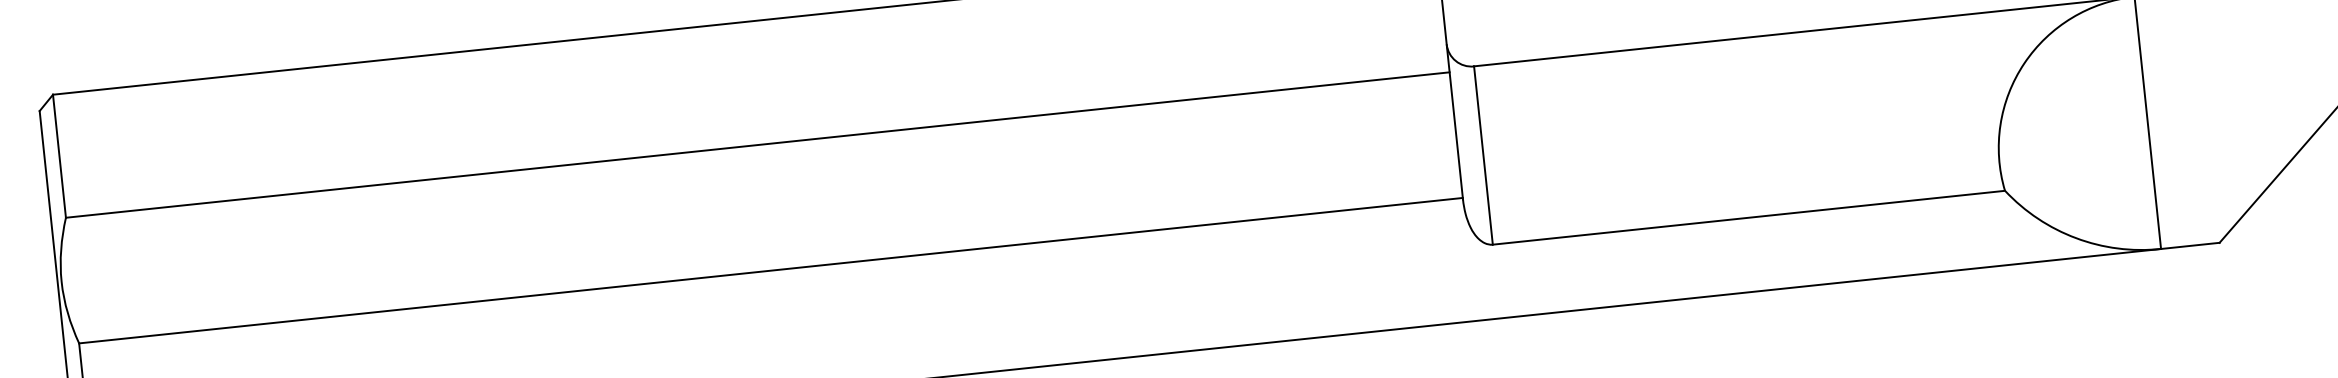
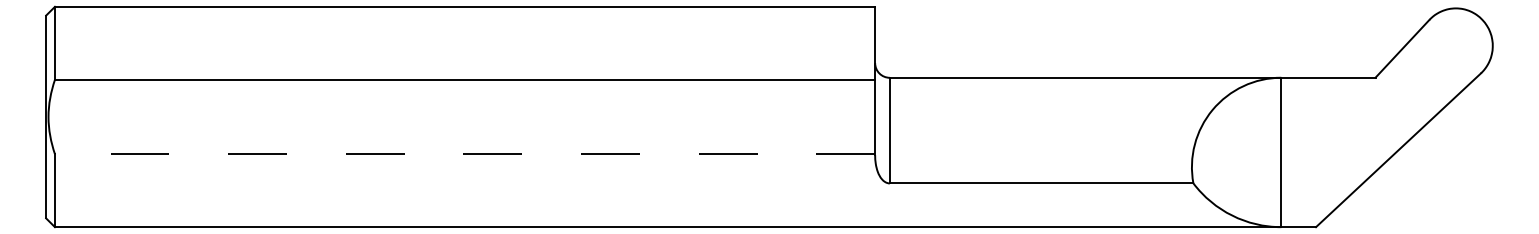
line: (770, 271) -> (464, 154), solid -> dashed

